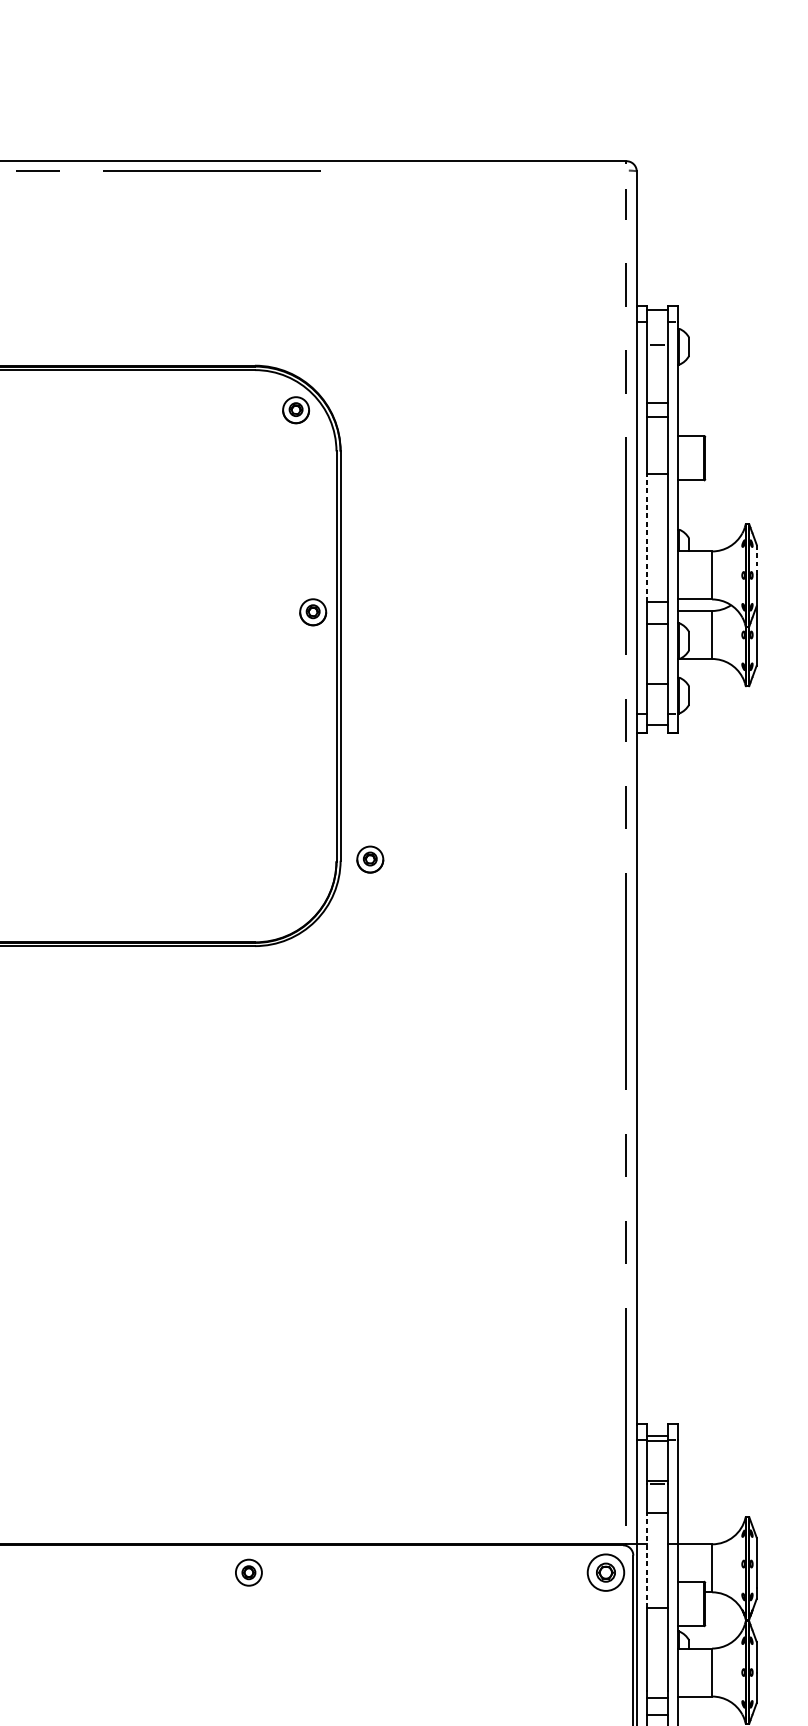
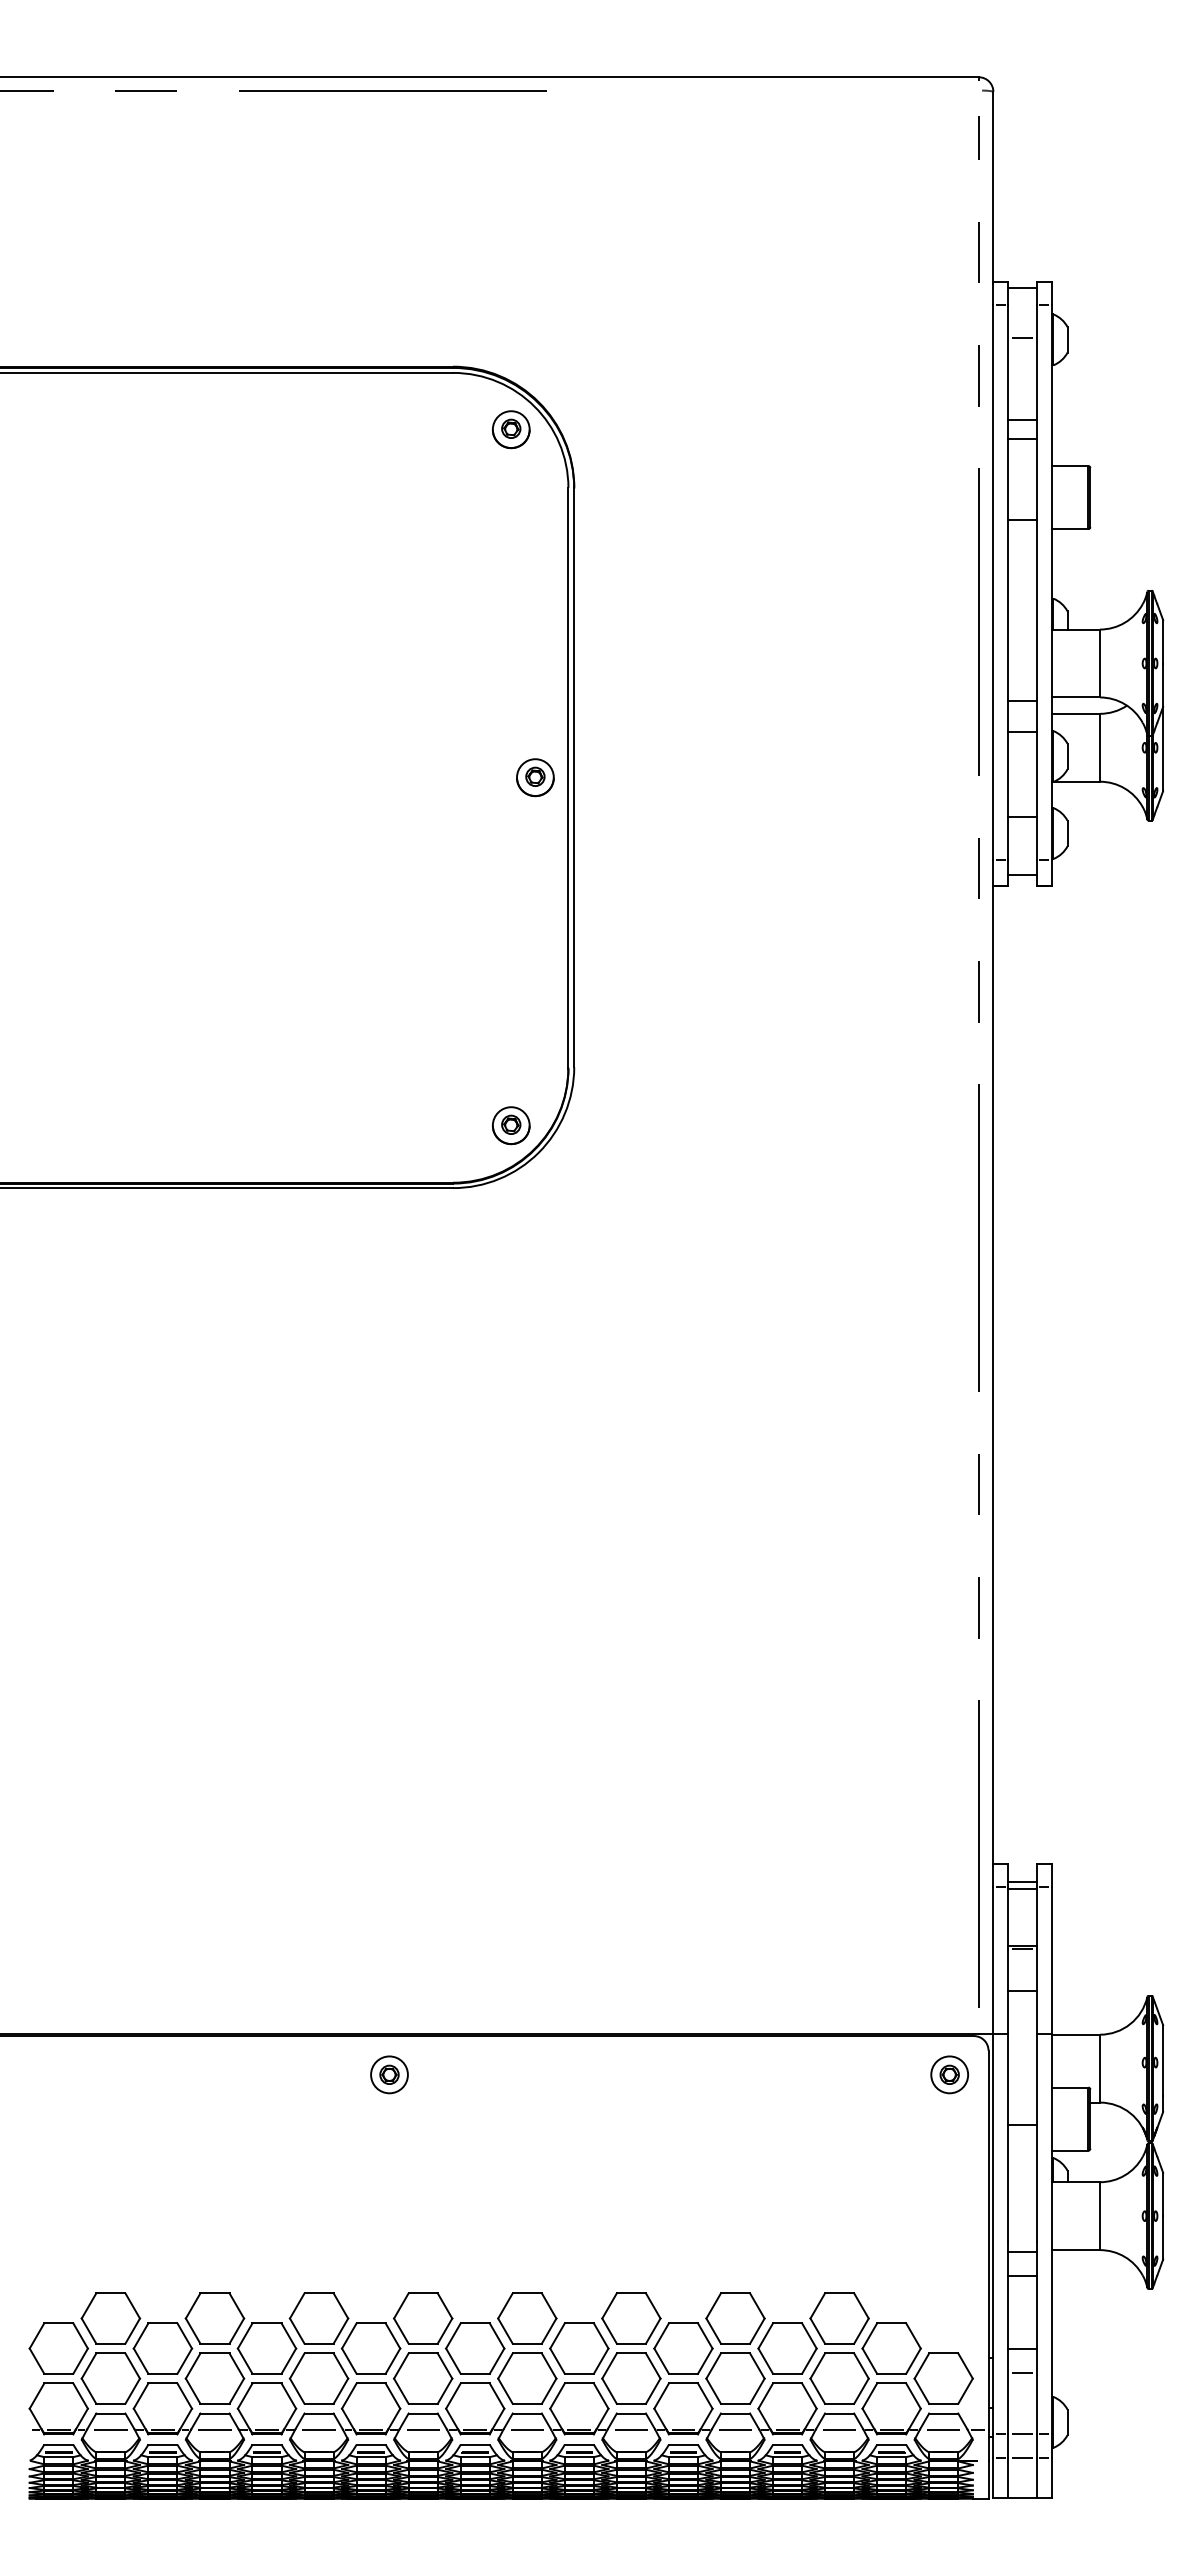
line: (646, 537) -> (1007, 610), dashed -> solid
line: (756, 559) -> (1163, 641), dashed -> solid
part: (313, 612) -> (535, 777), moved
part: (369, 859) -> (510, 1125), moved
line: (646, 1560) -> (1007, 2057), dashed -> solid
part: (248, 1572) -> (389, 2074), moved
part: (605, 1572) -> (949, 2074), size x0.71

